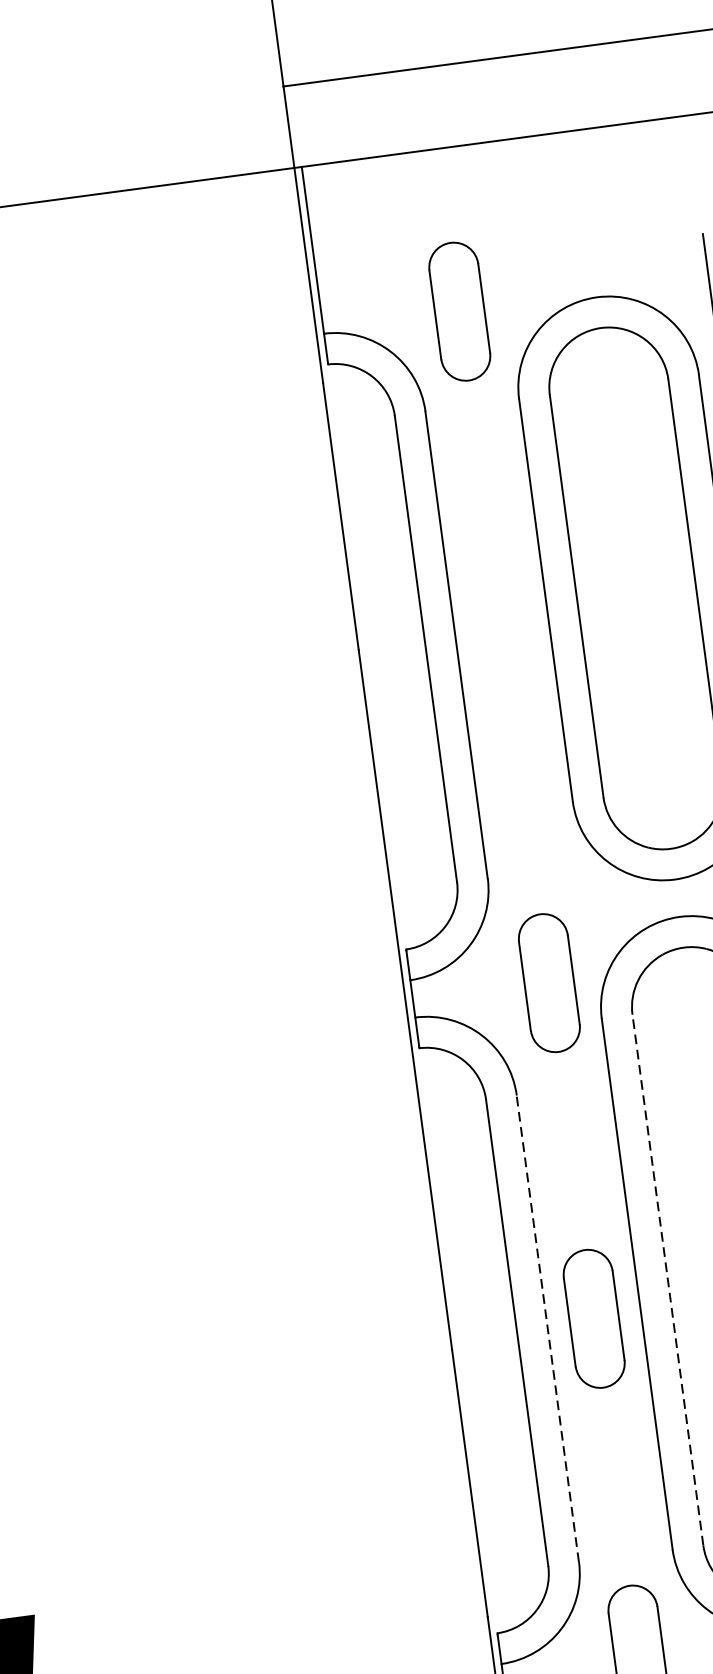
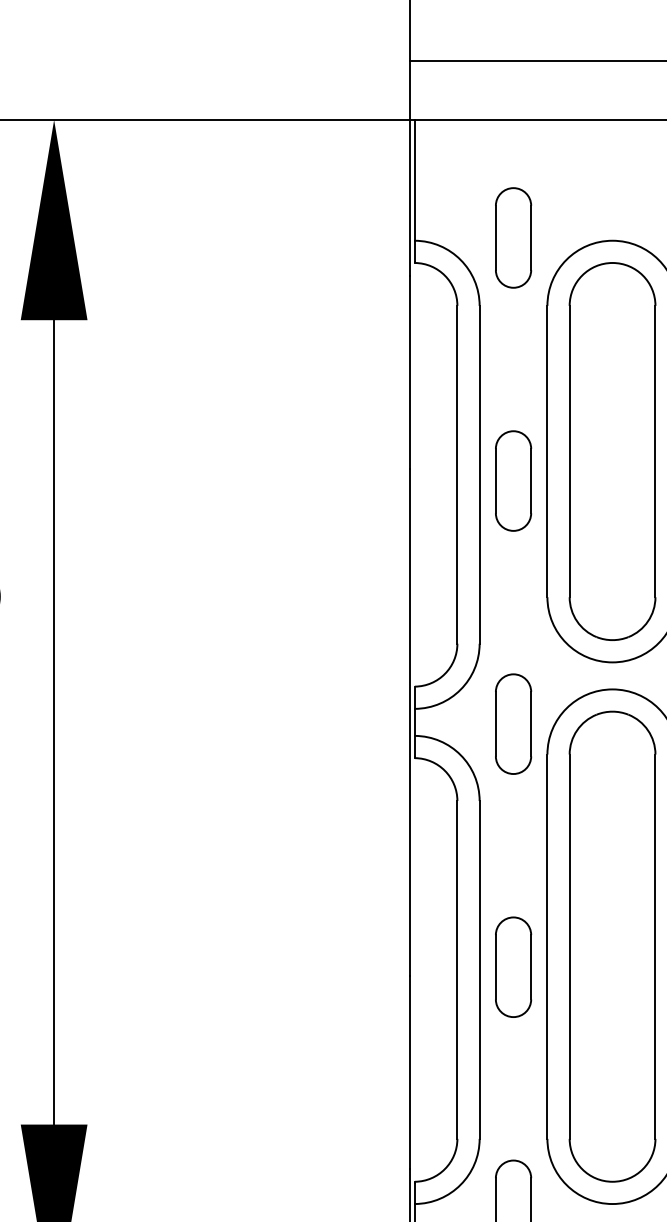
part: (504, 646) -> (513, 480), added
line: (667, 1279) -> (569, 946), dashed -> solid
line: (547, 1328) -> (479, 969), dashed -> solid

